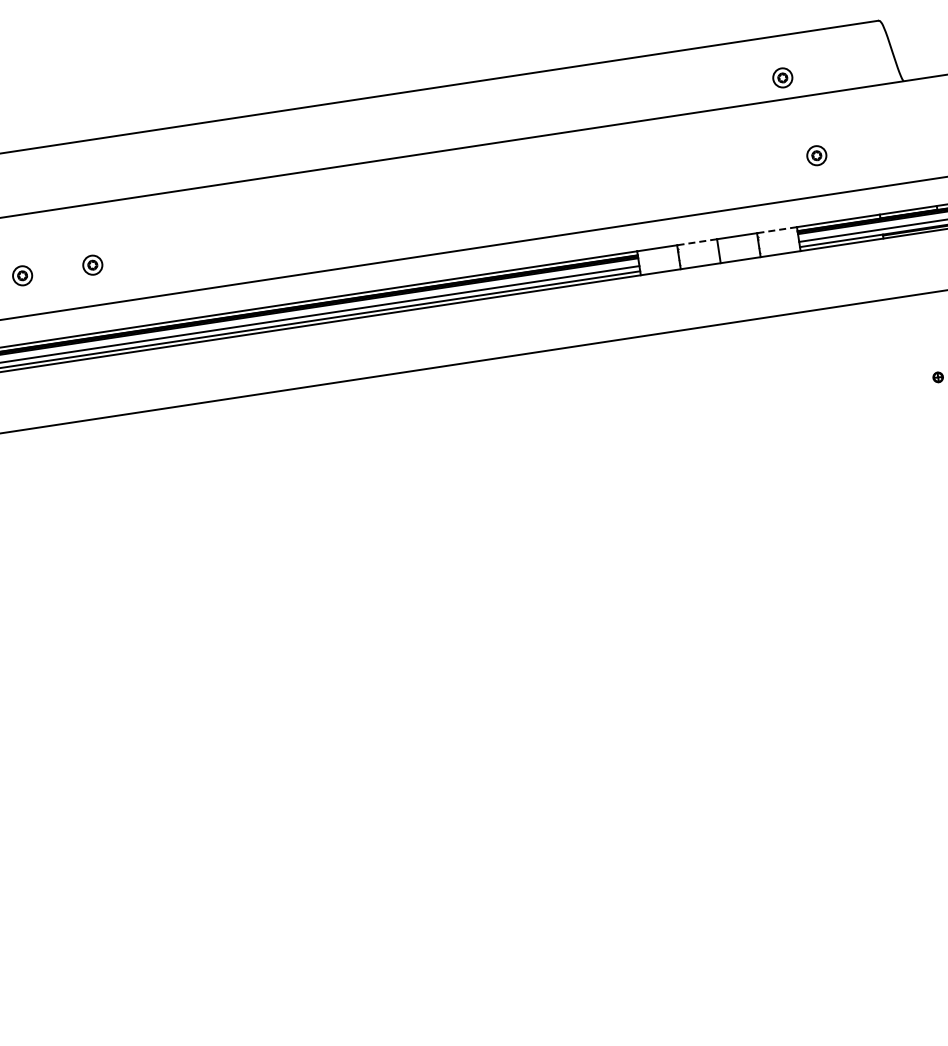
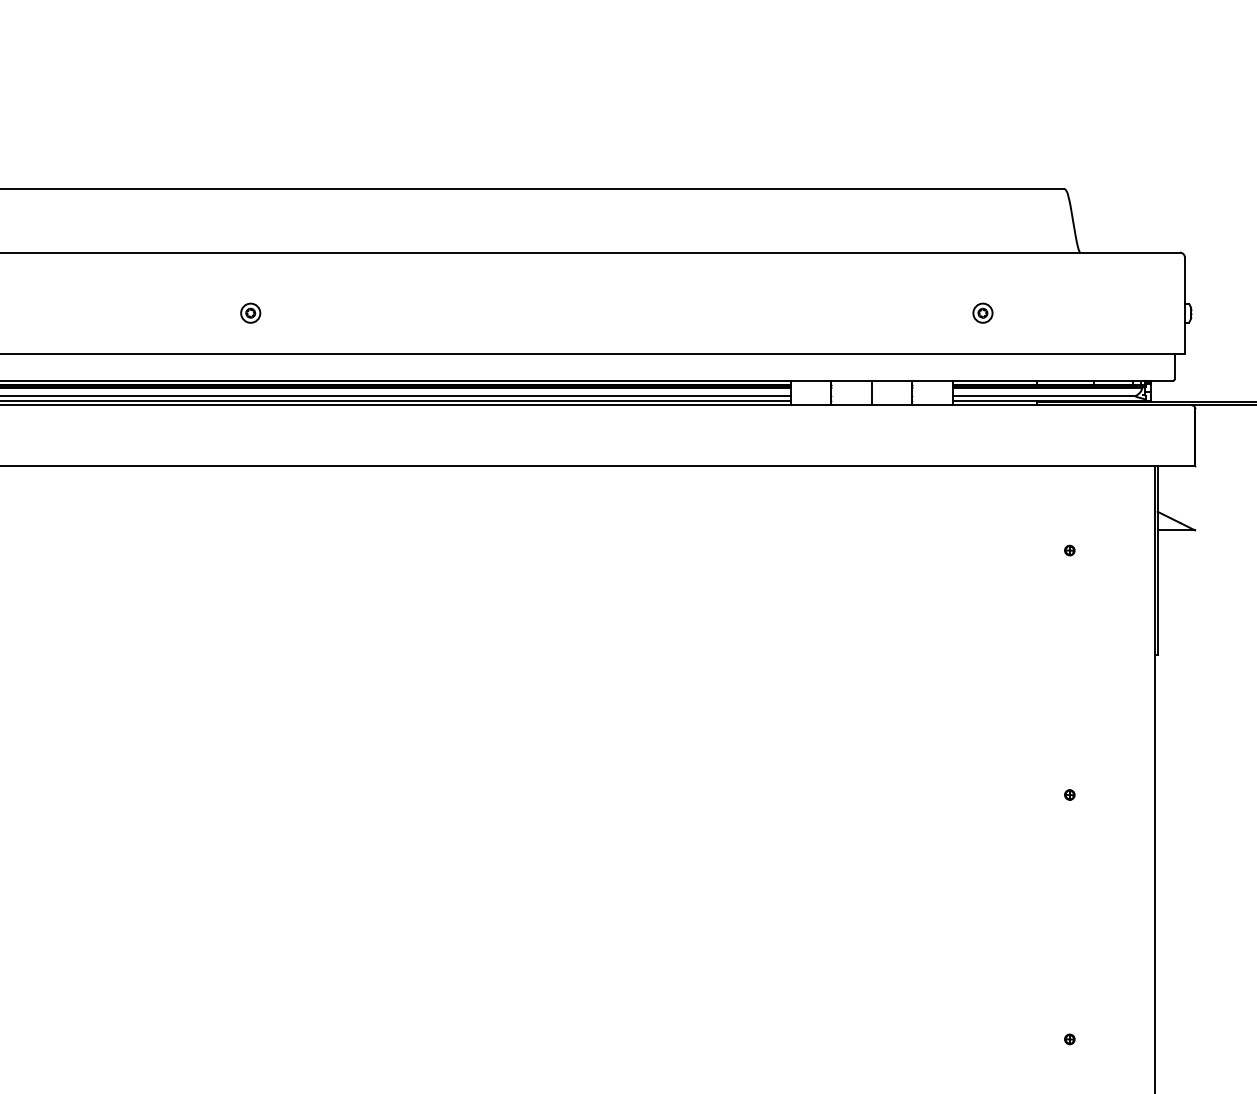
part: (782, 77) -> (960, 230), removed
line: (775, 229) -> (931, 380), dashed -> solid
line: (696, 241) -> (851, 380), dashed -> solid
part: (22, 275) -> (179, 312), removed

